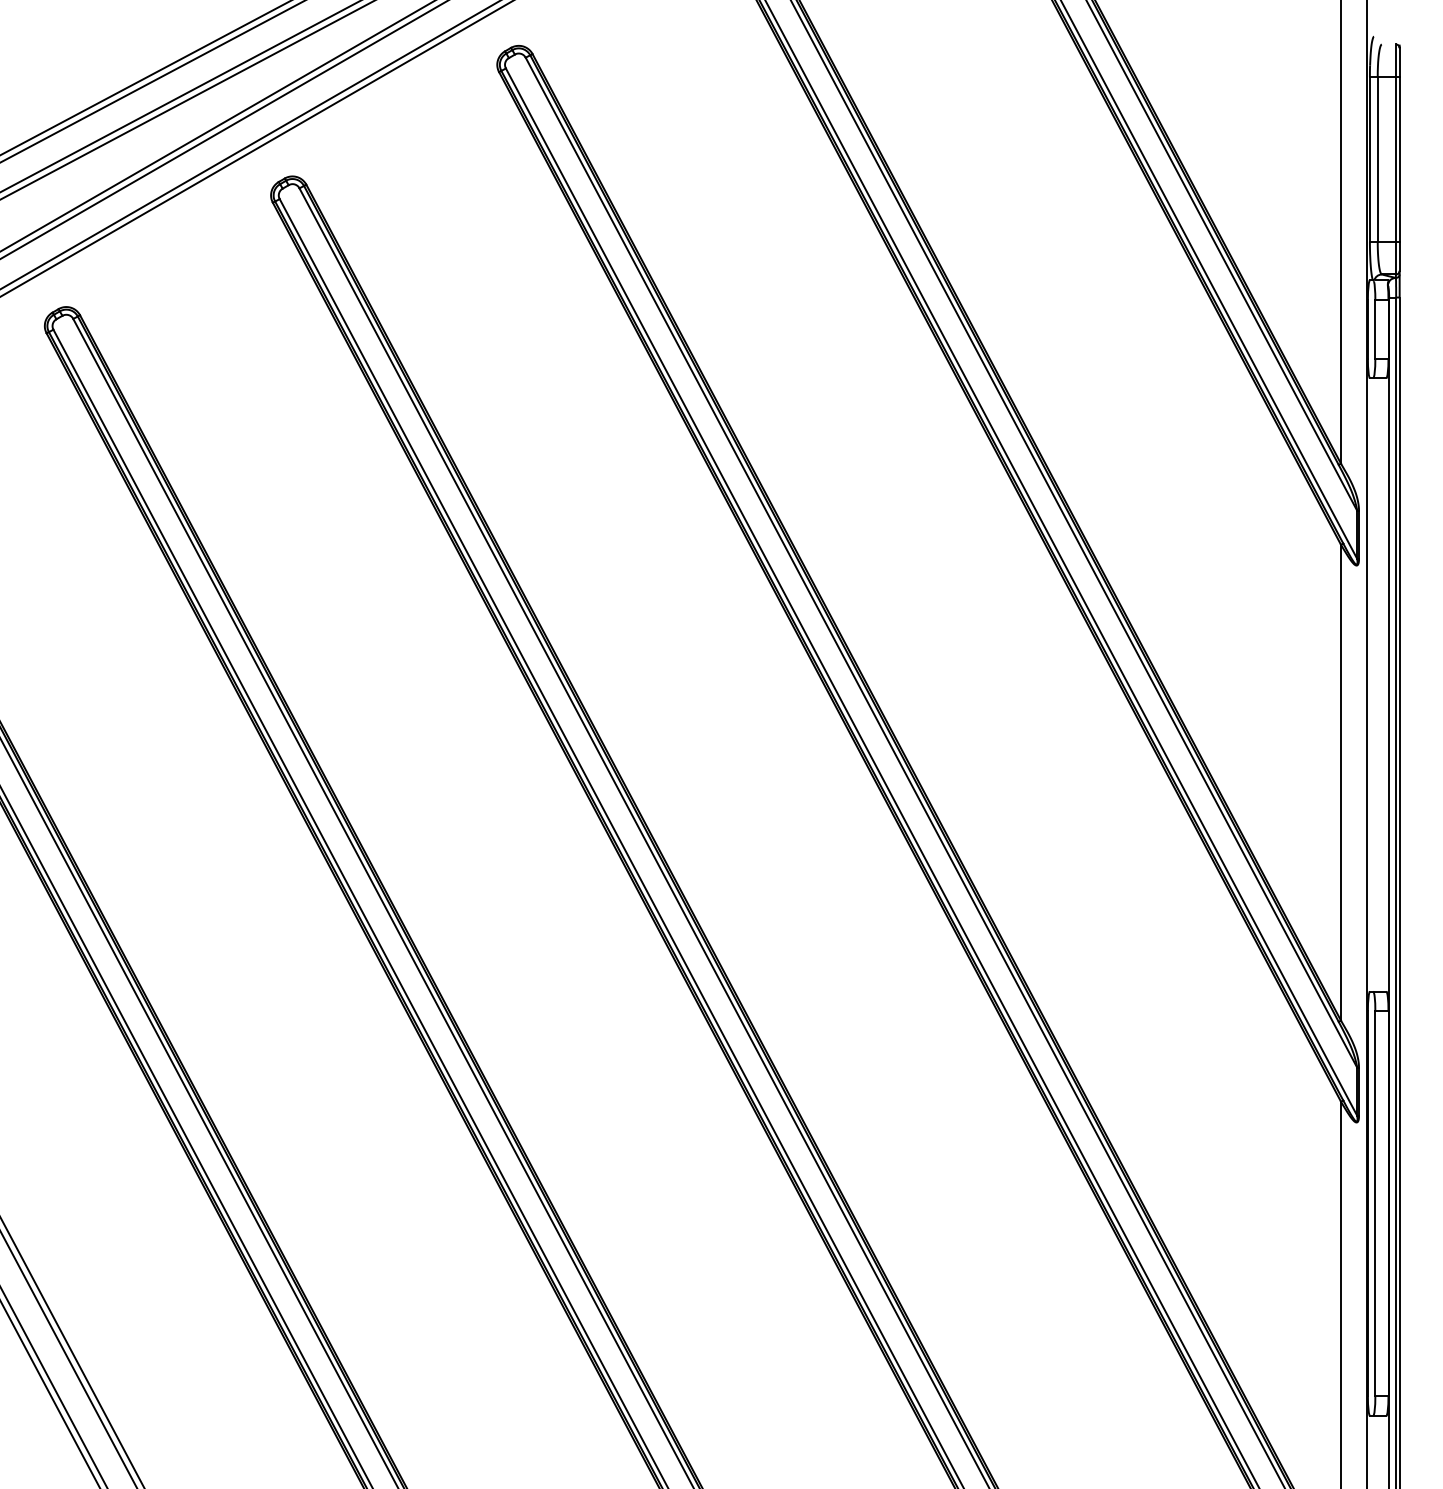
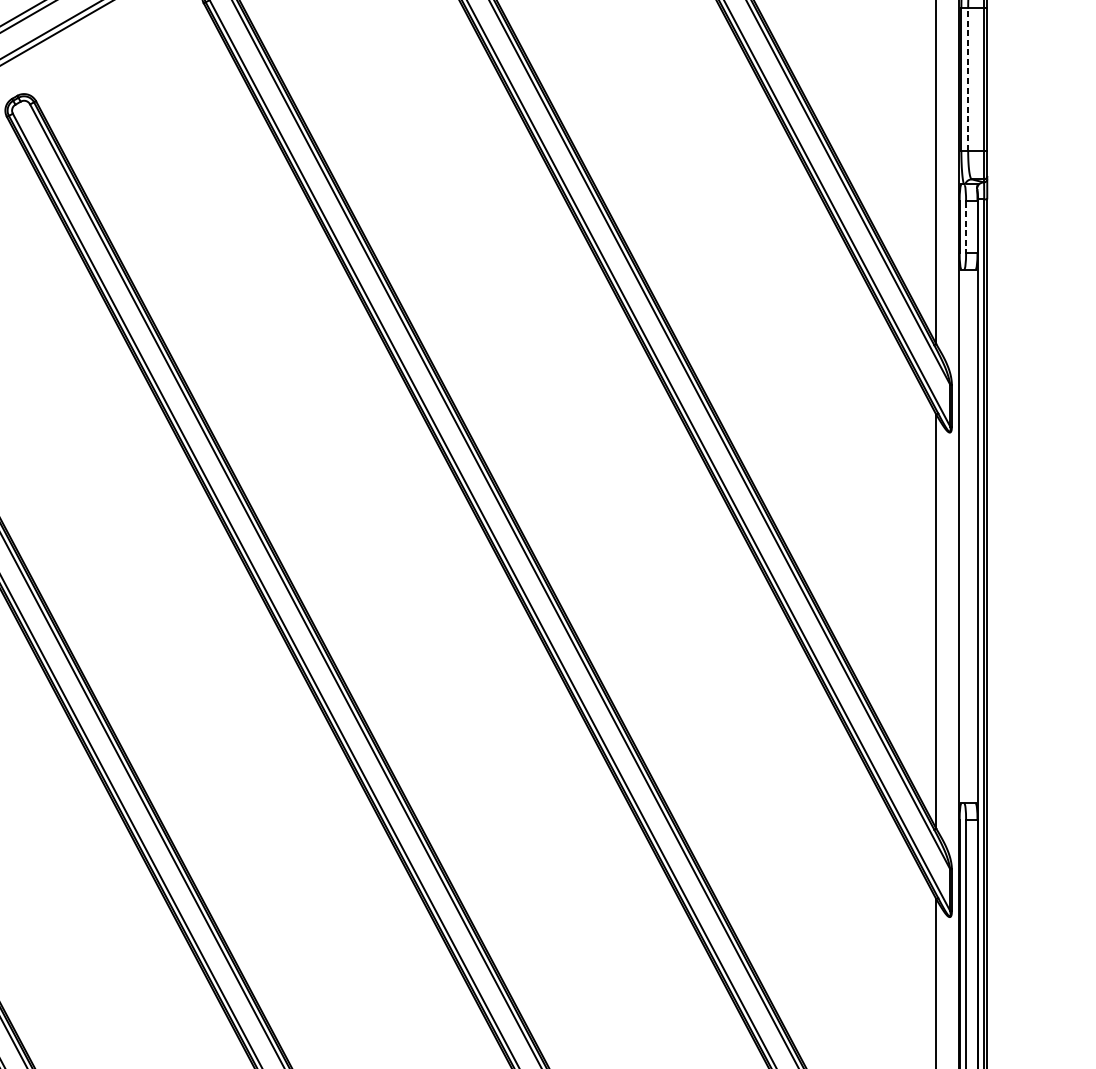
line: (1377, 159) -> (967, 79), solid -> dashed
line: (1375, 329) -> (966, 227), solid -> dashed

